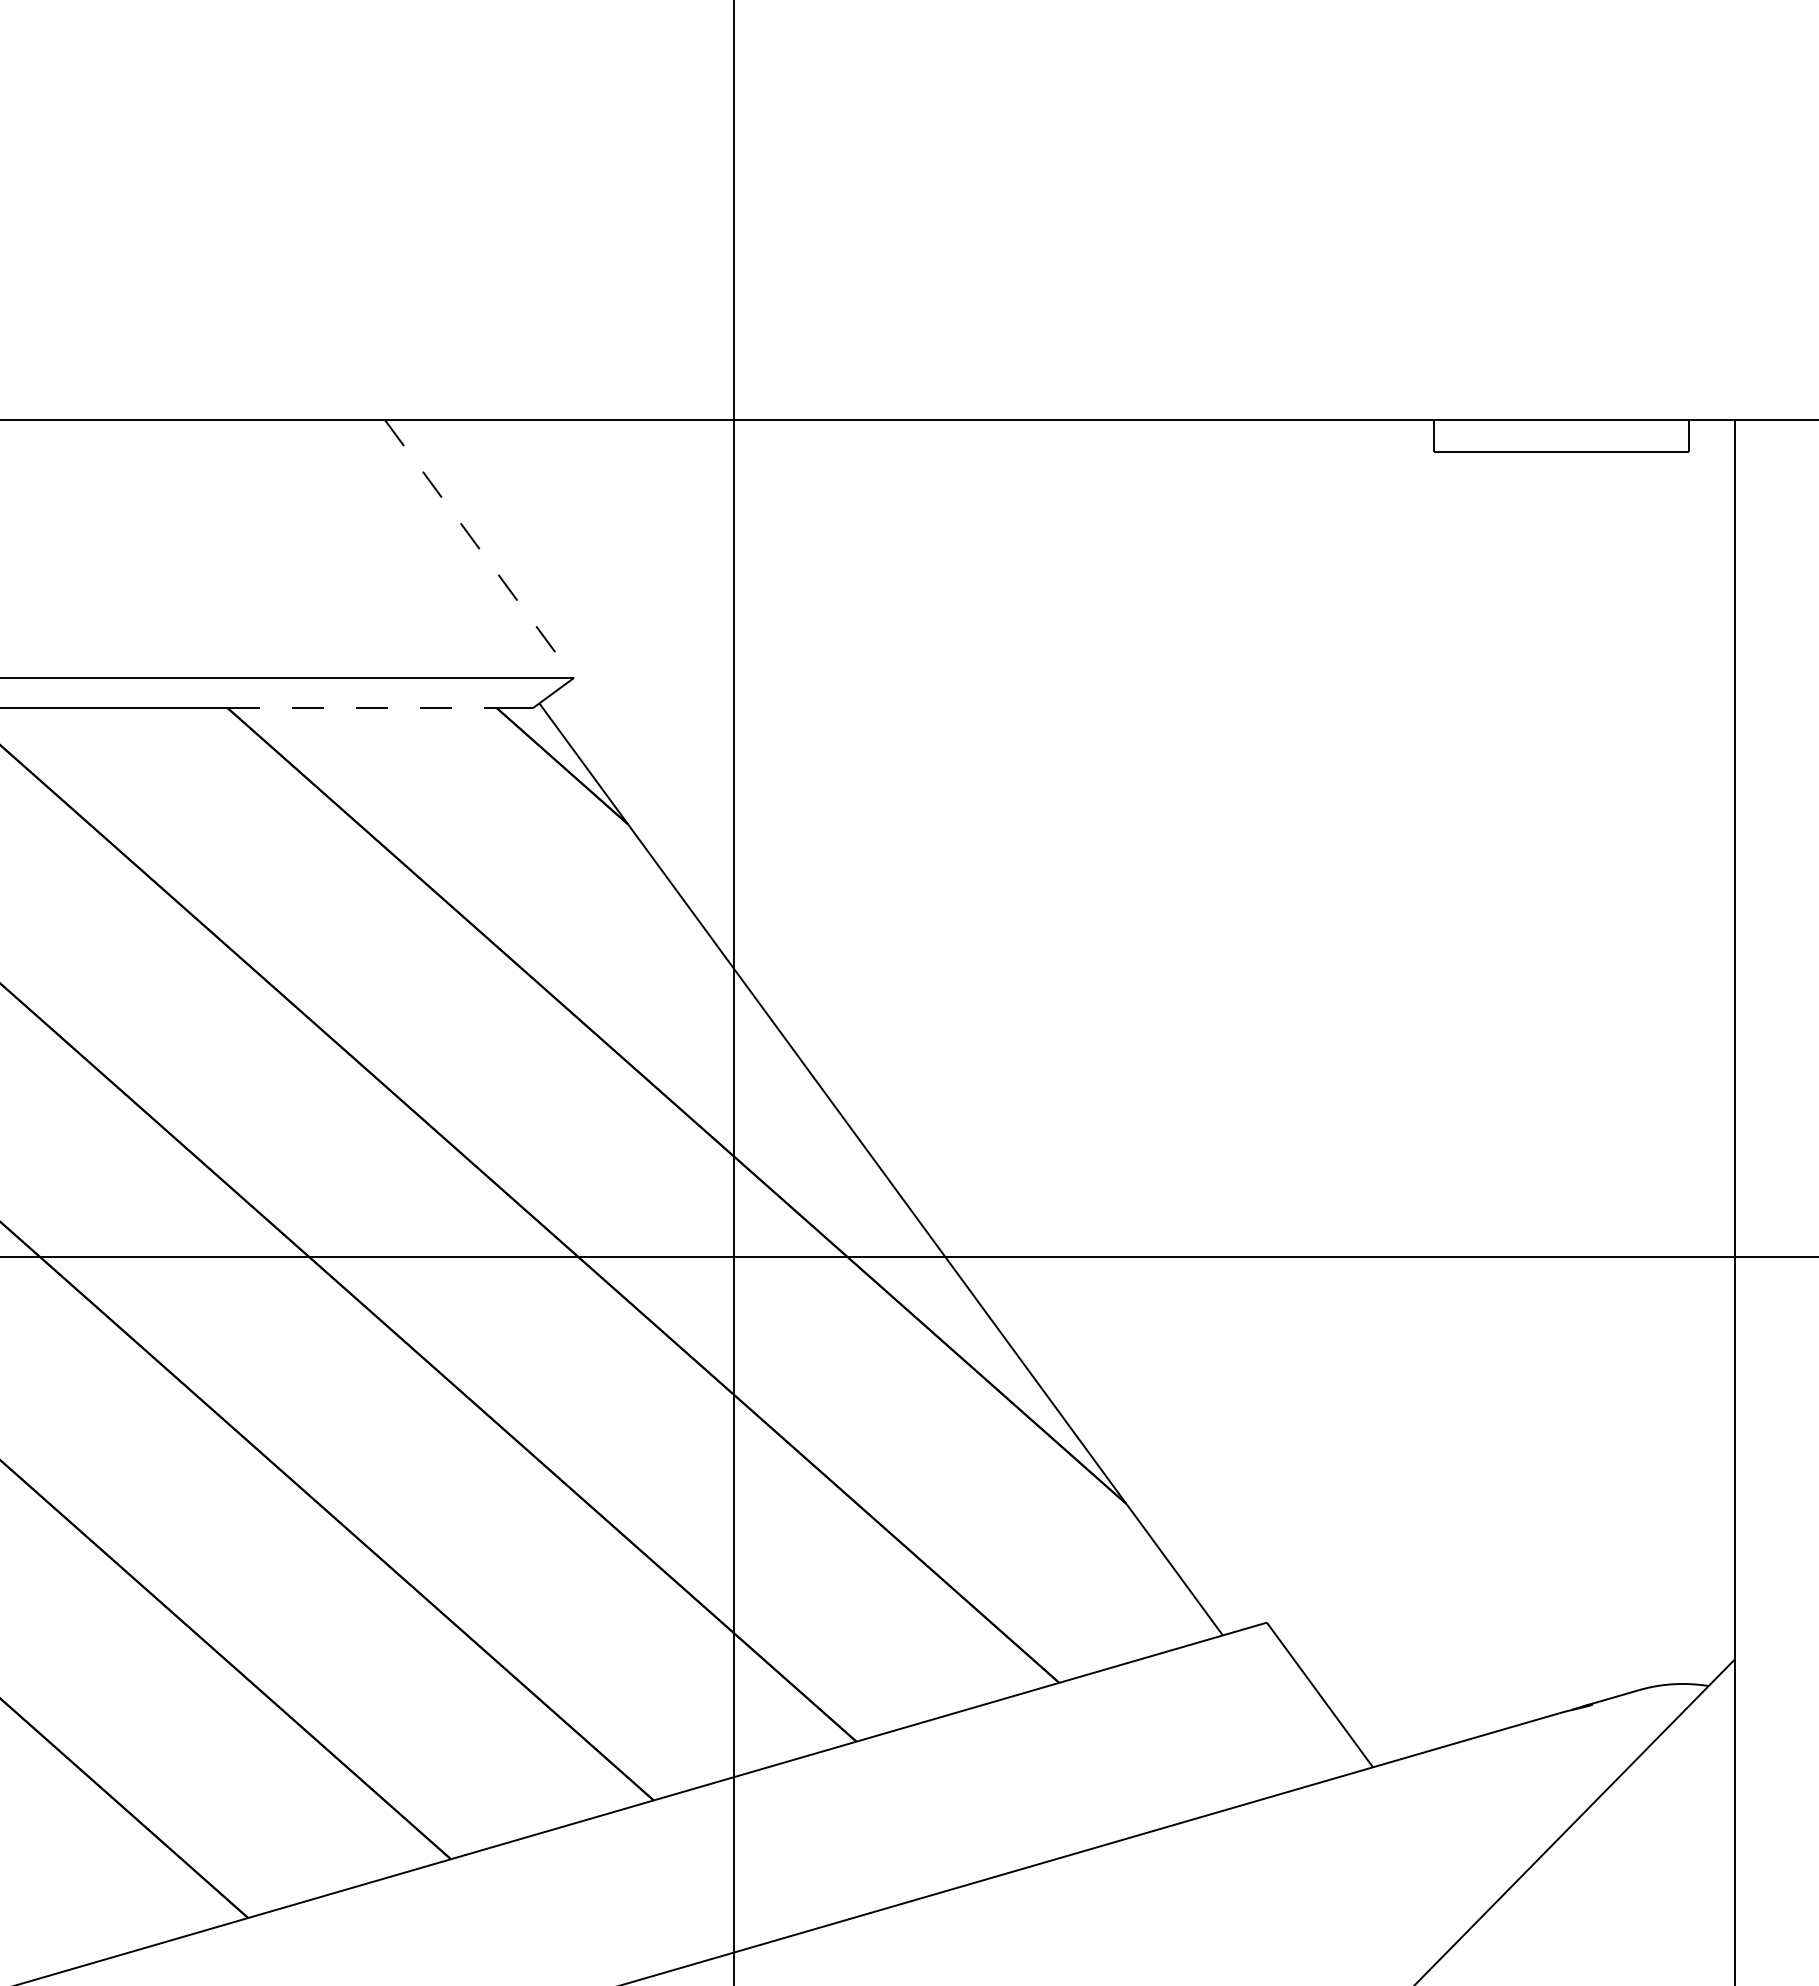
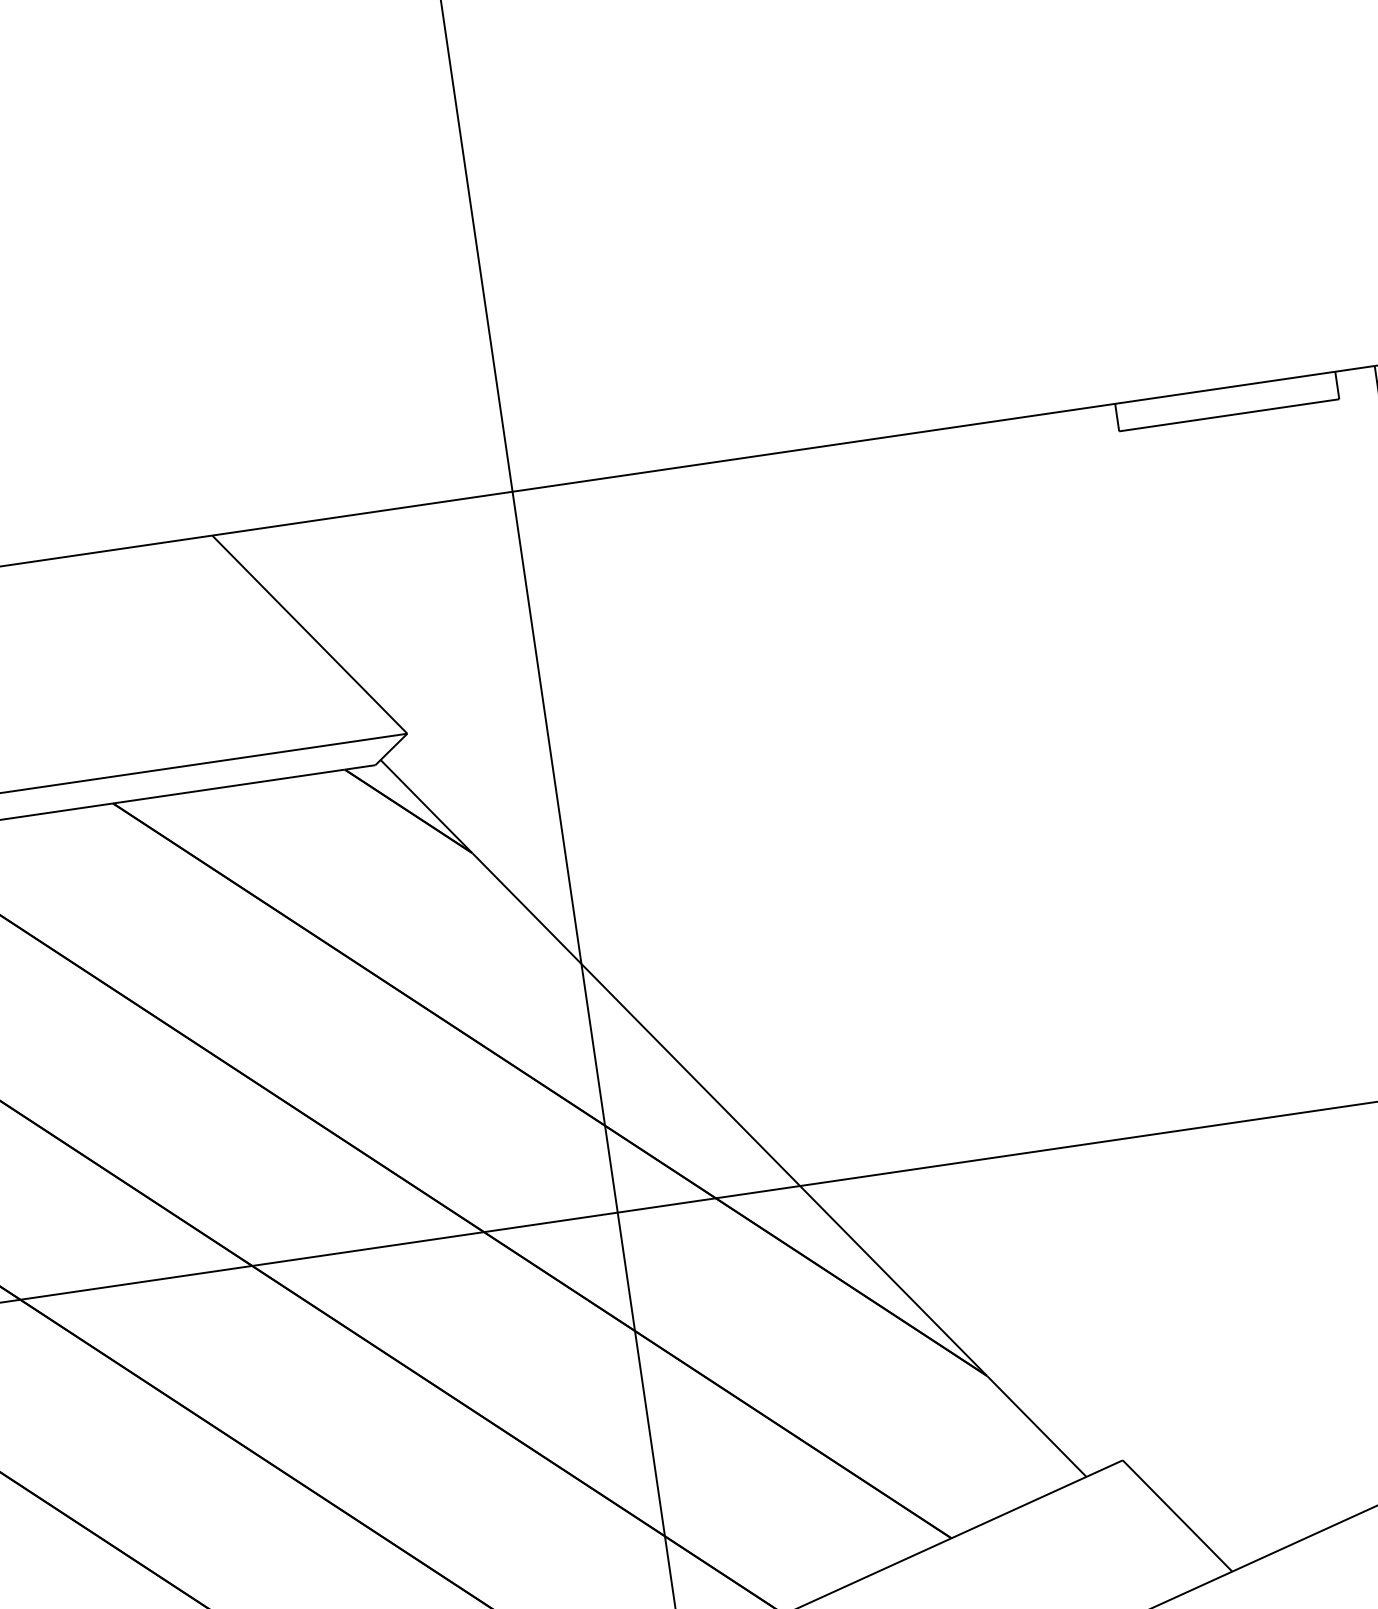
line: (479, 549) -> (309, 635), dashed -> solid
line: (363, 708) -> (229, 786), dashed -> solid

